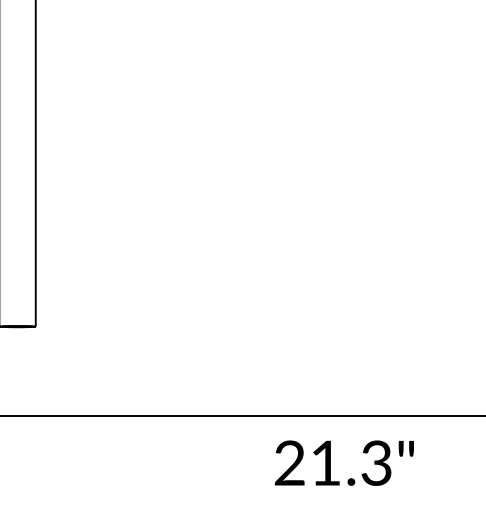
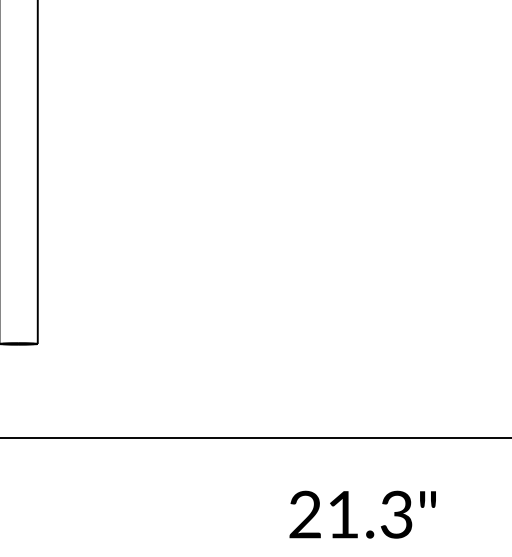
text: (344, 462) -> (362, 514), moved

